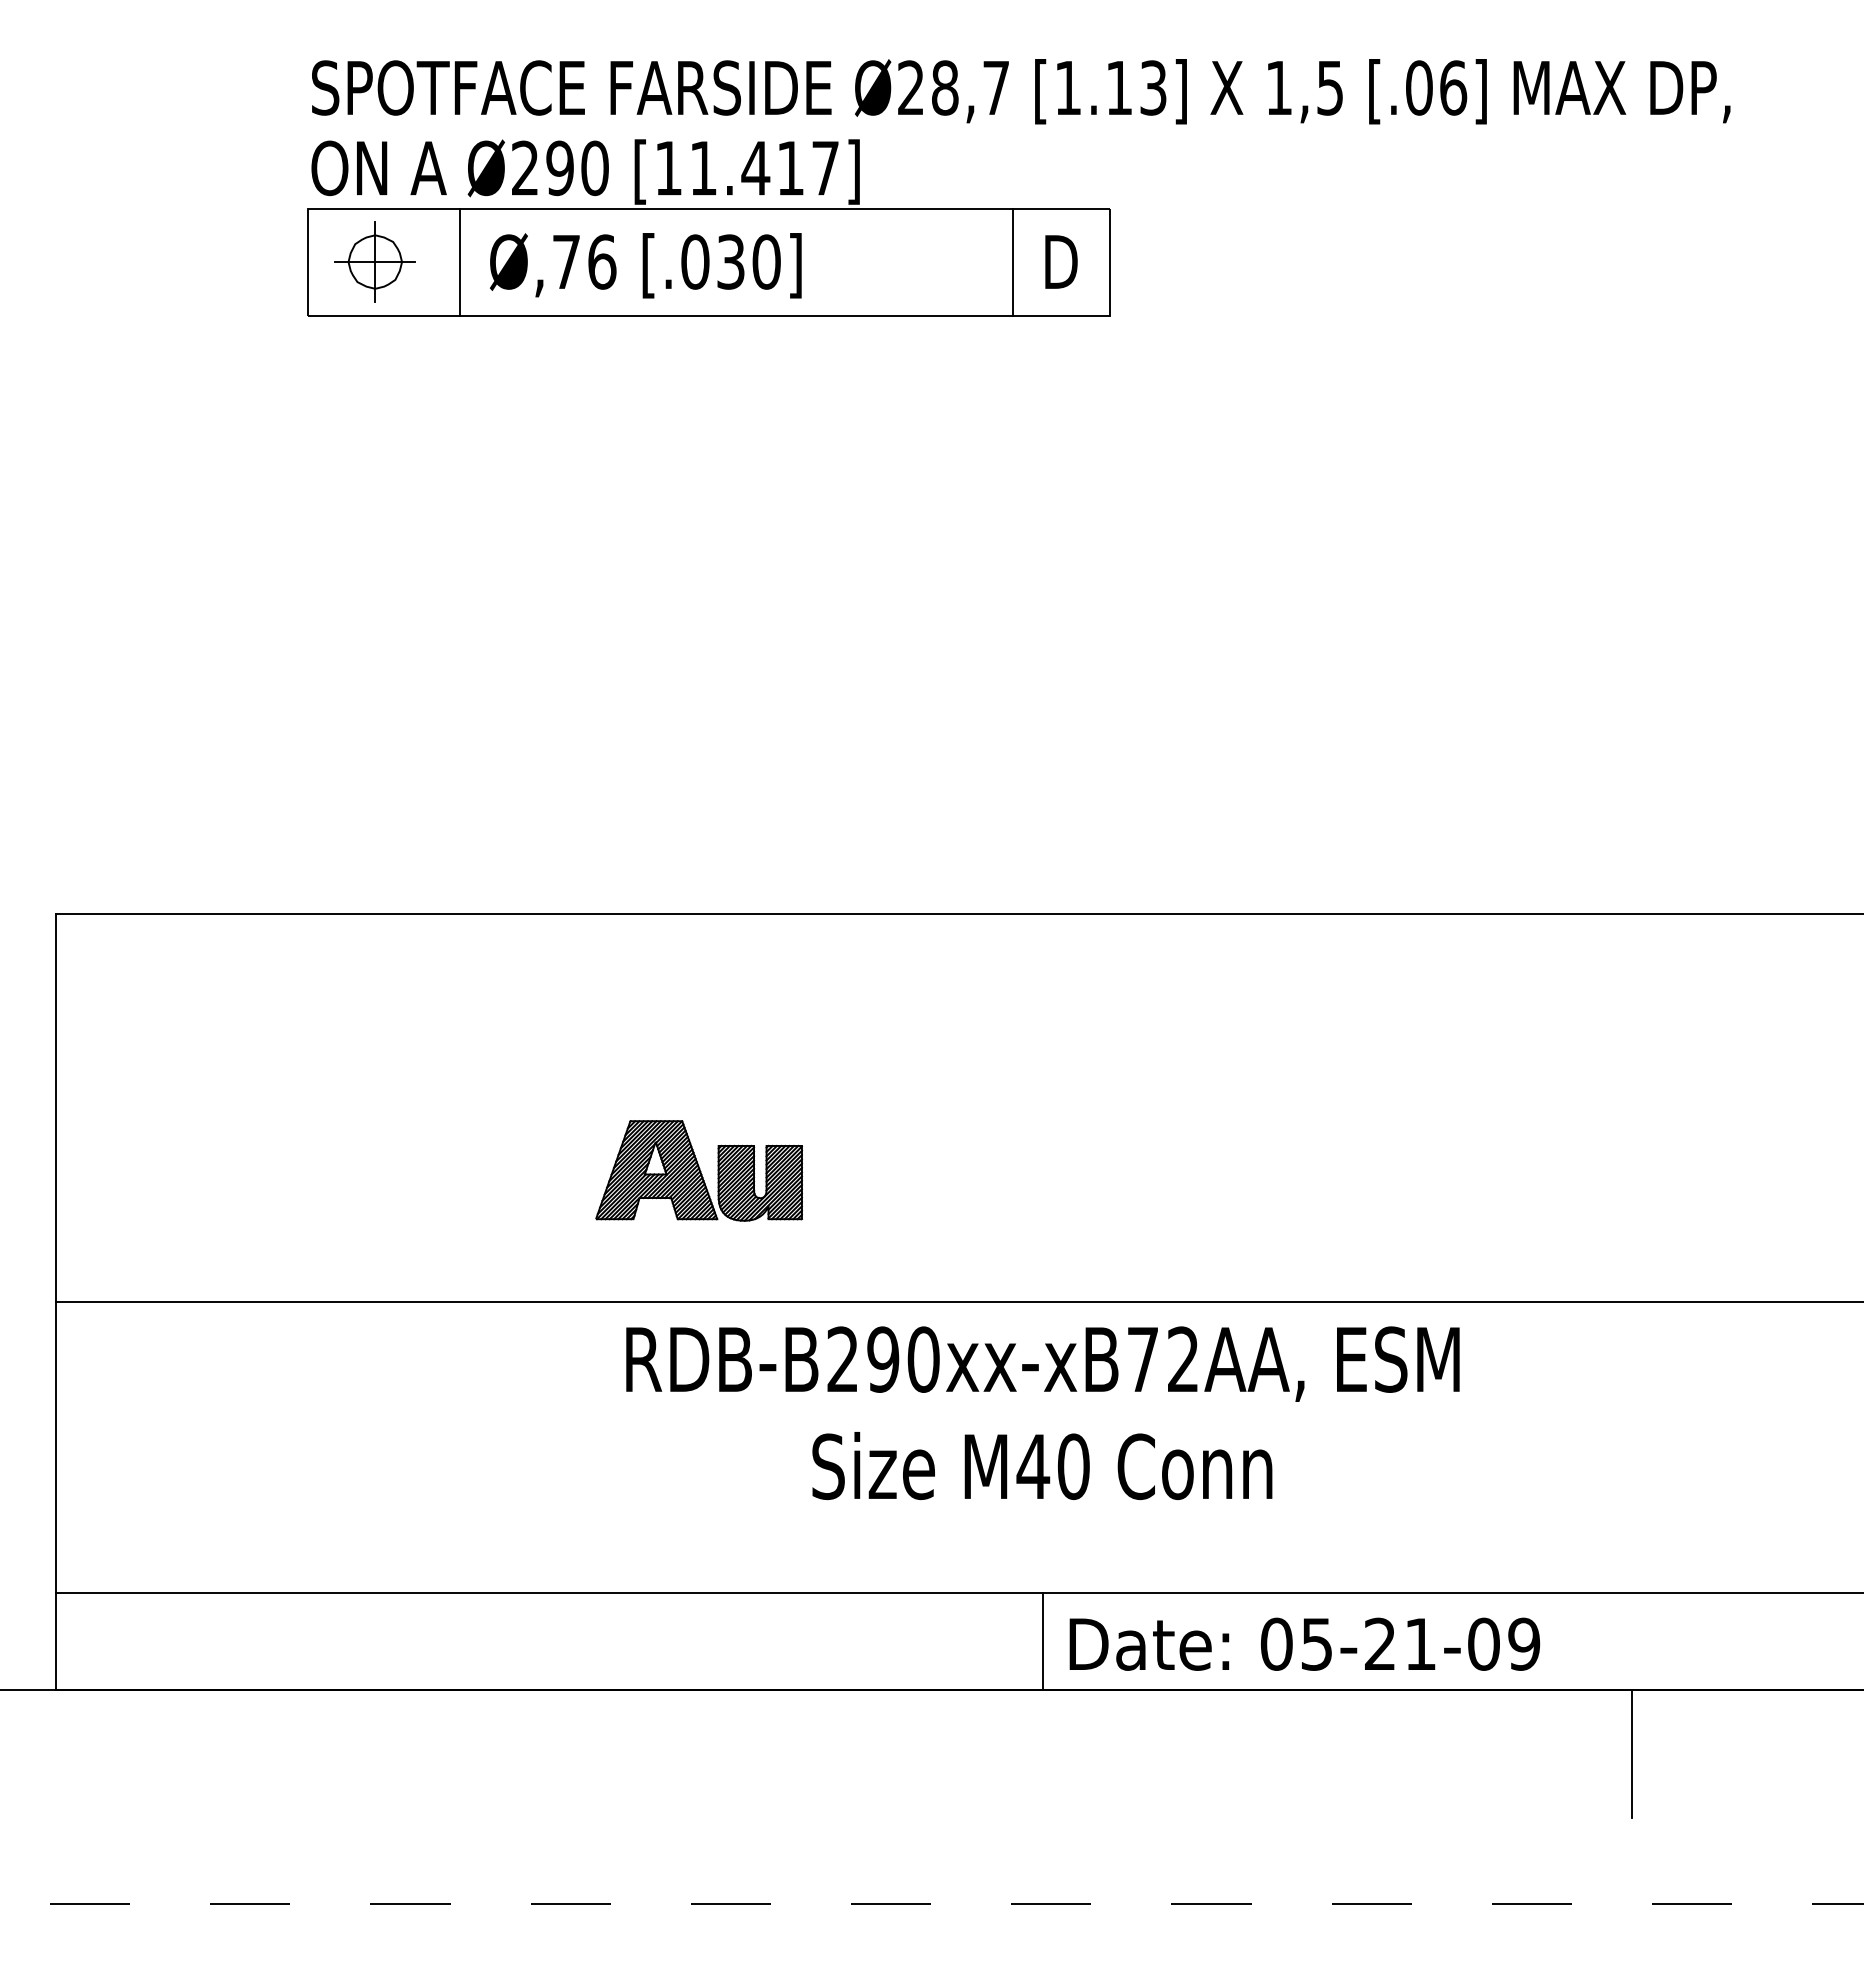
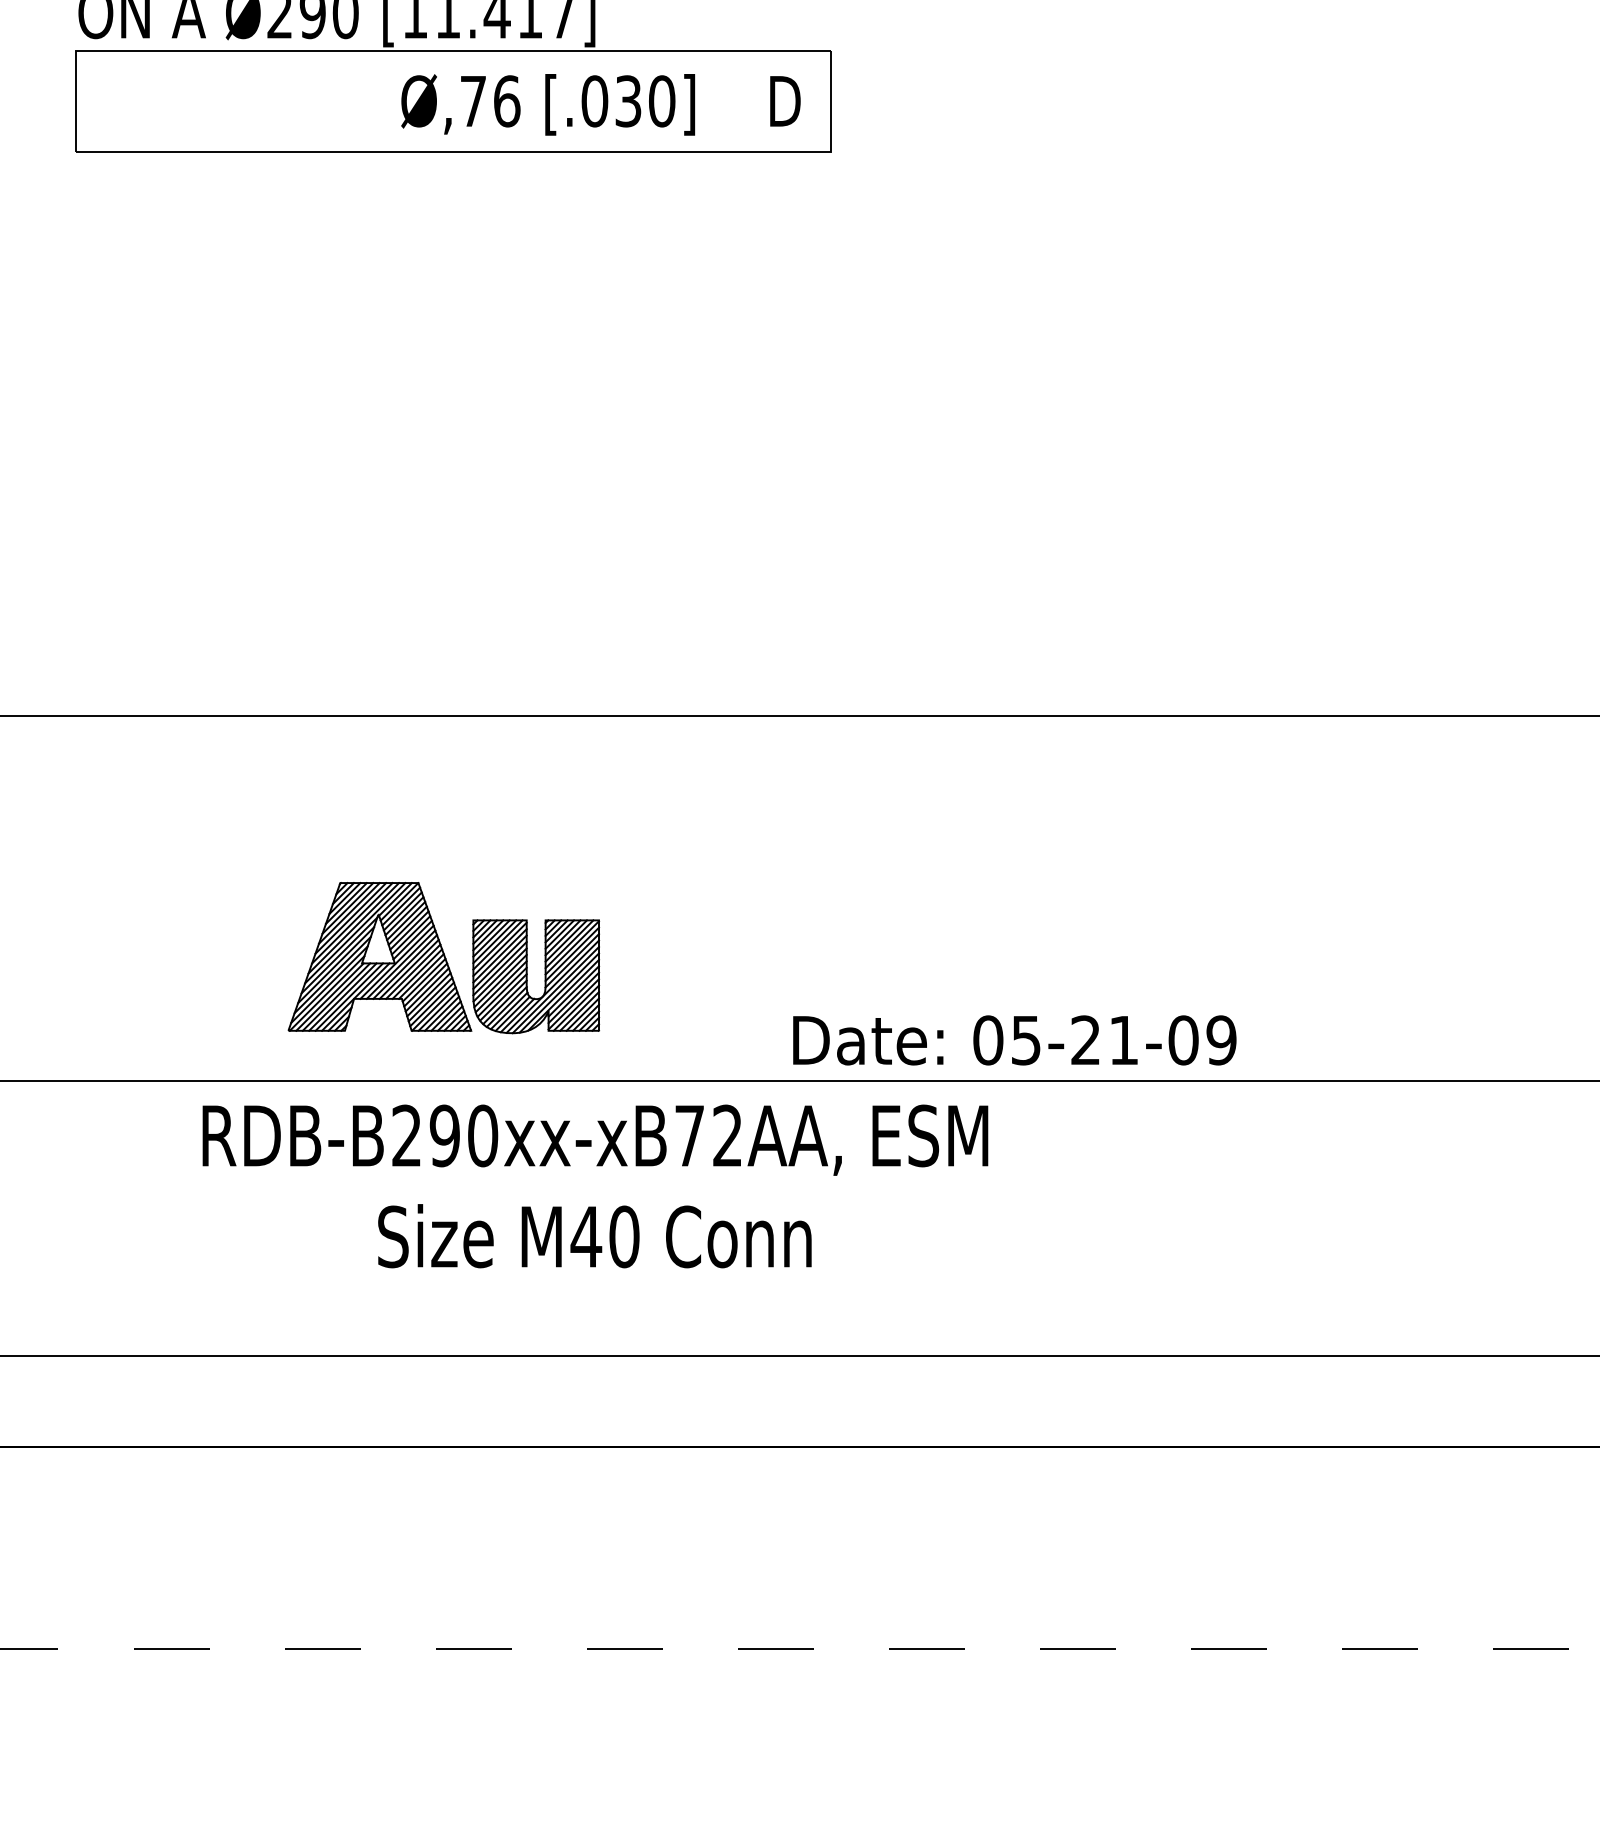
part: (374, 261) -> (137, 100), removed
line: (460, 261) -> (218, 100), removed
line: (1013, 261) -> (740, 100), removed
text: (645, 265) -> (547, 104), moved
part: (698, 1170) -> (443, 957), size x1.6
text: (1042, 1413) -> (595, 1186), moved
line: (1042, 1640) -> (767, 1400), removed
text: (1304, 1643) -> (1014, 1039), moved
line: (1632, 1753) -> (1323, 1507), removed

